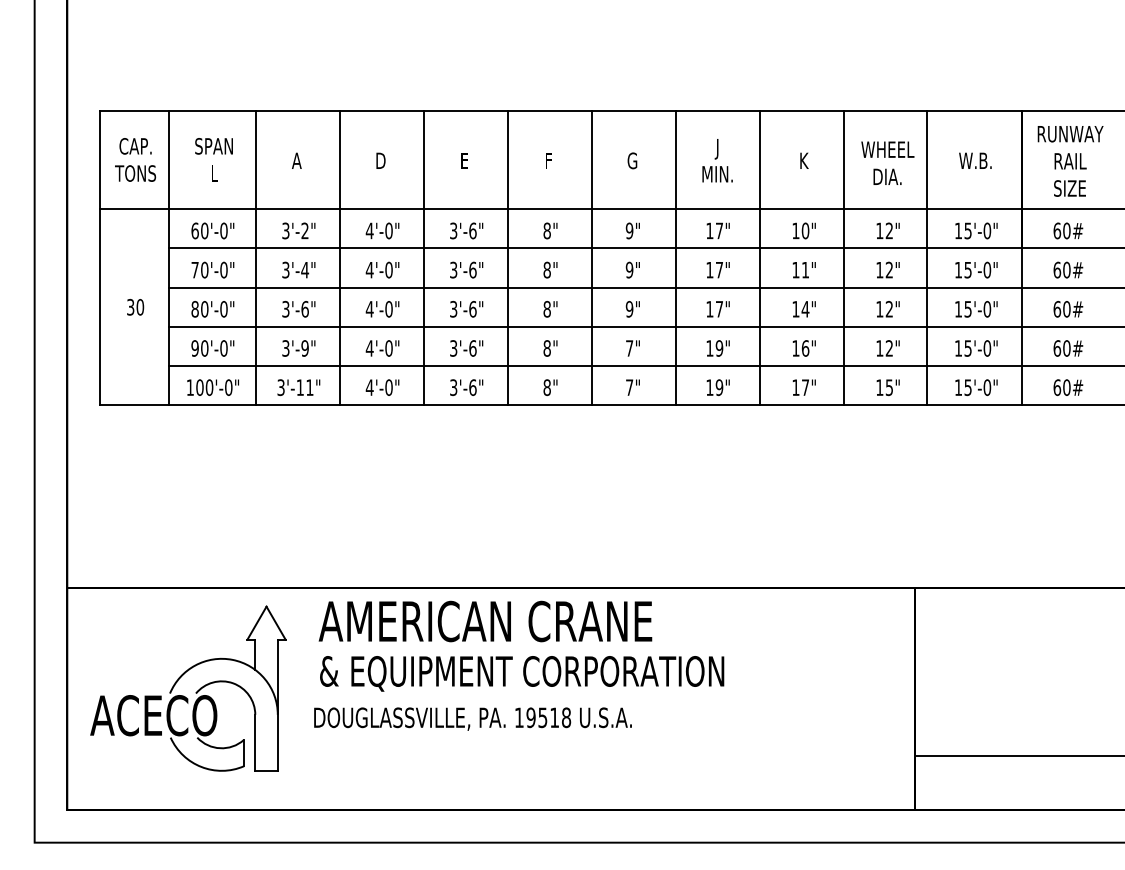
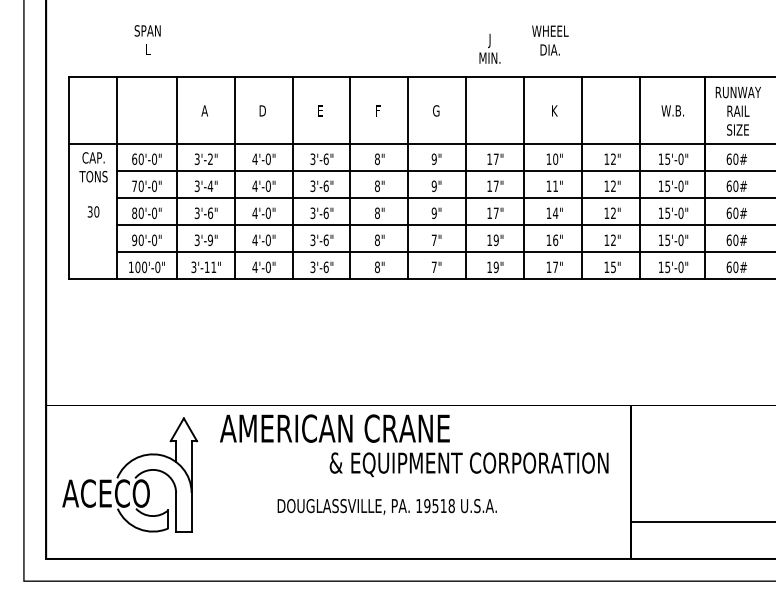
text: (213, 158) -> (147, 39), moved
text: (135, 160) -> (93, 167), moved
text: (716, 160) -> (489, 48), moved
text: (888, 163) -> (550, 40), moved
text: (521, 673) -> (468, 464), moved
text: (471, 718) -> (386, 506), moved

